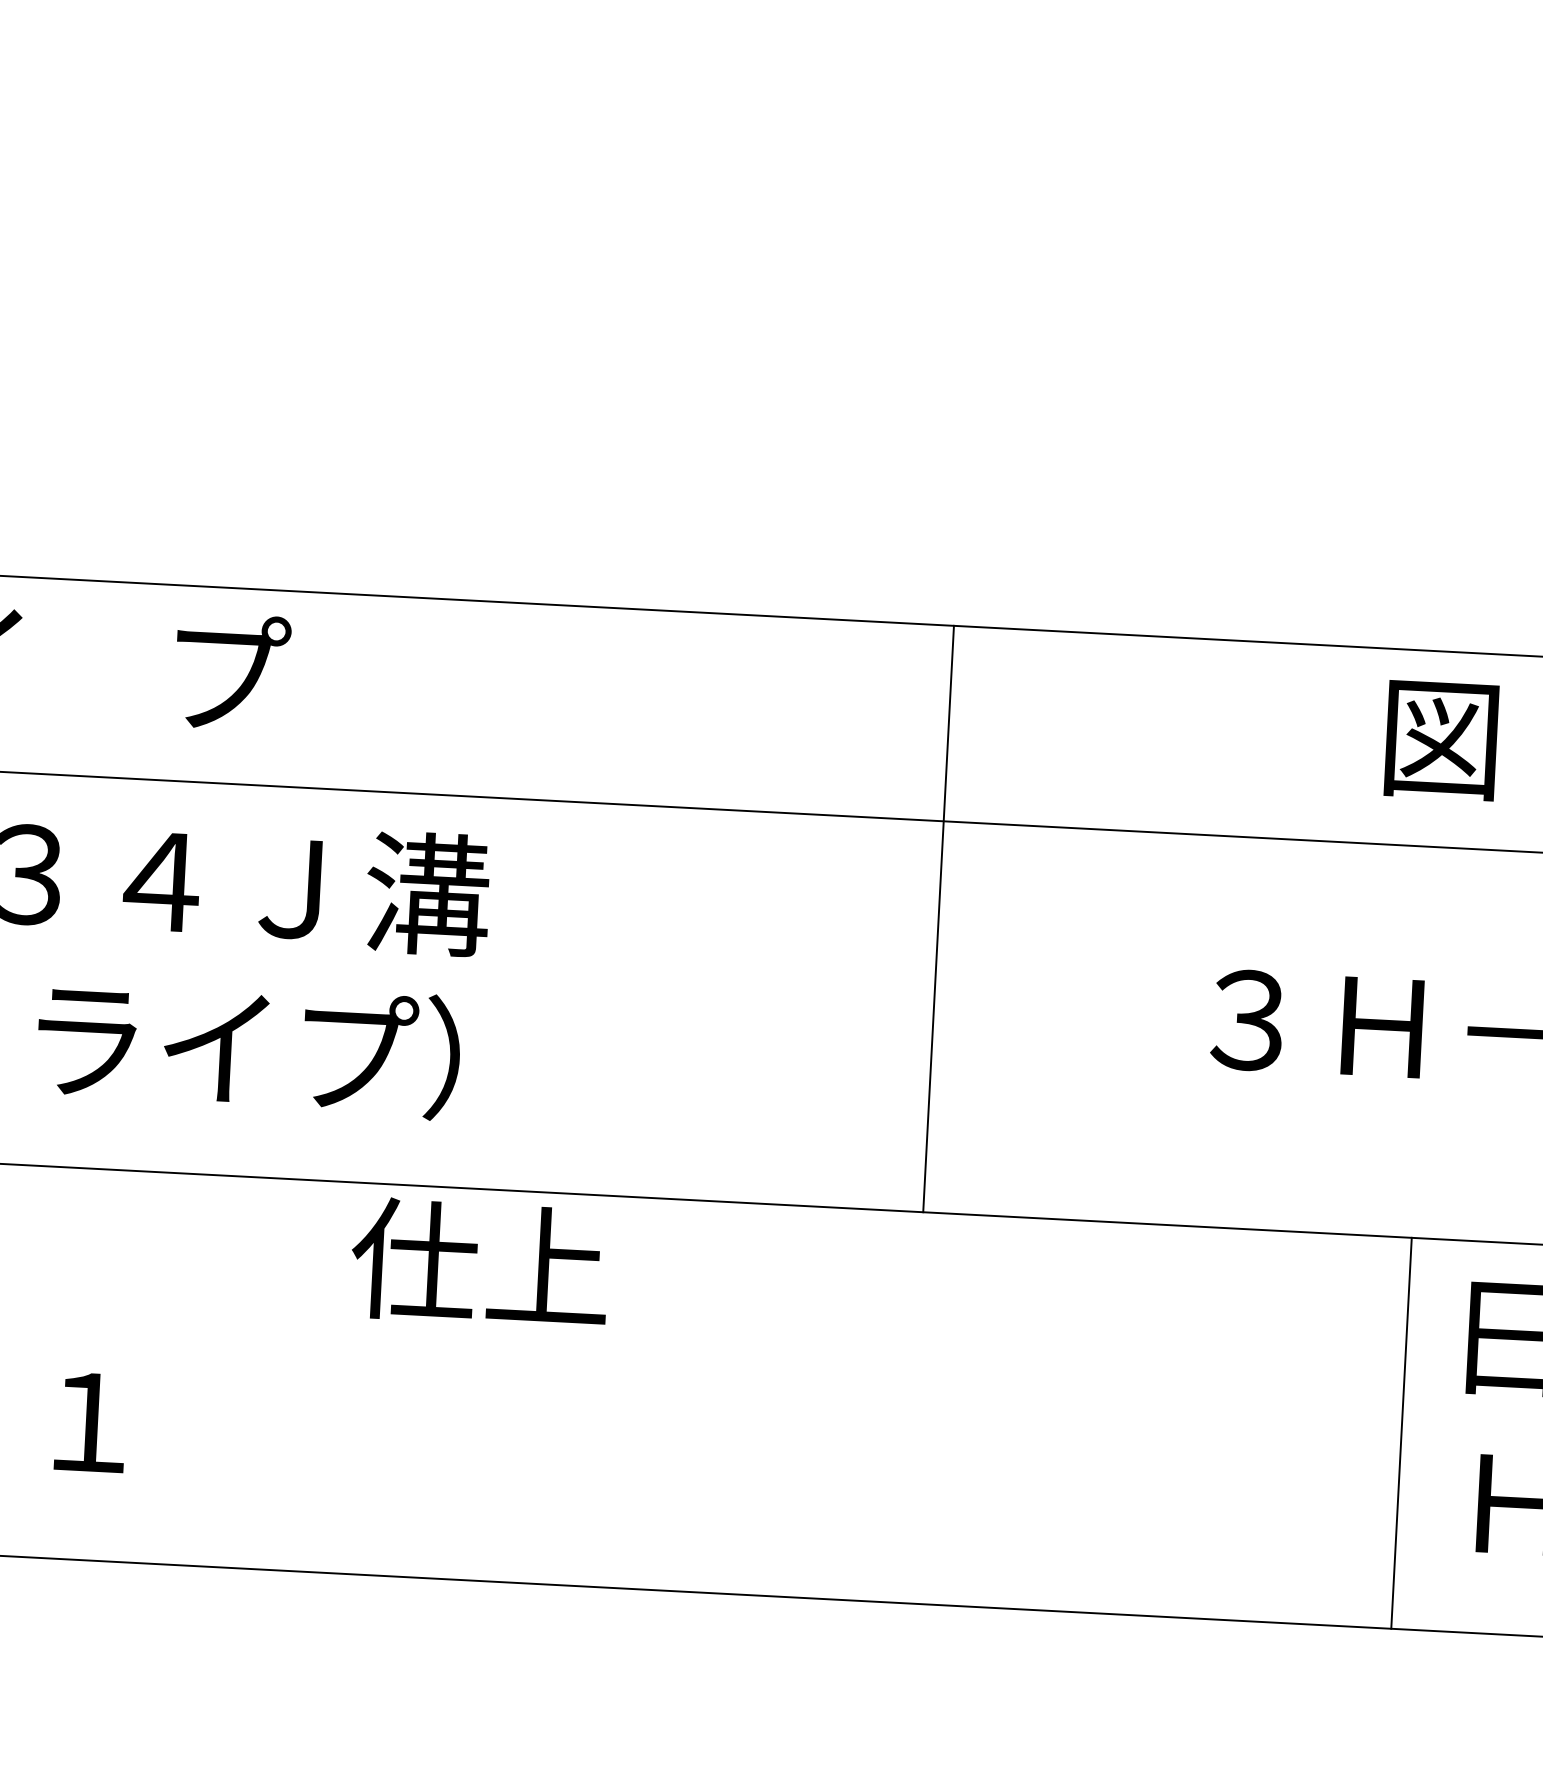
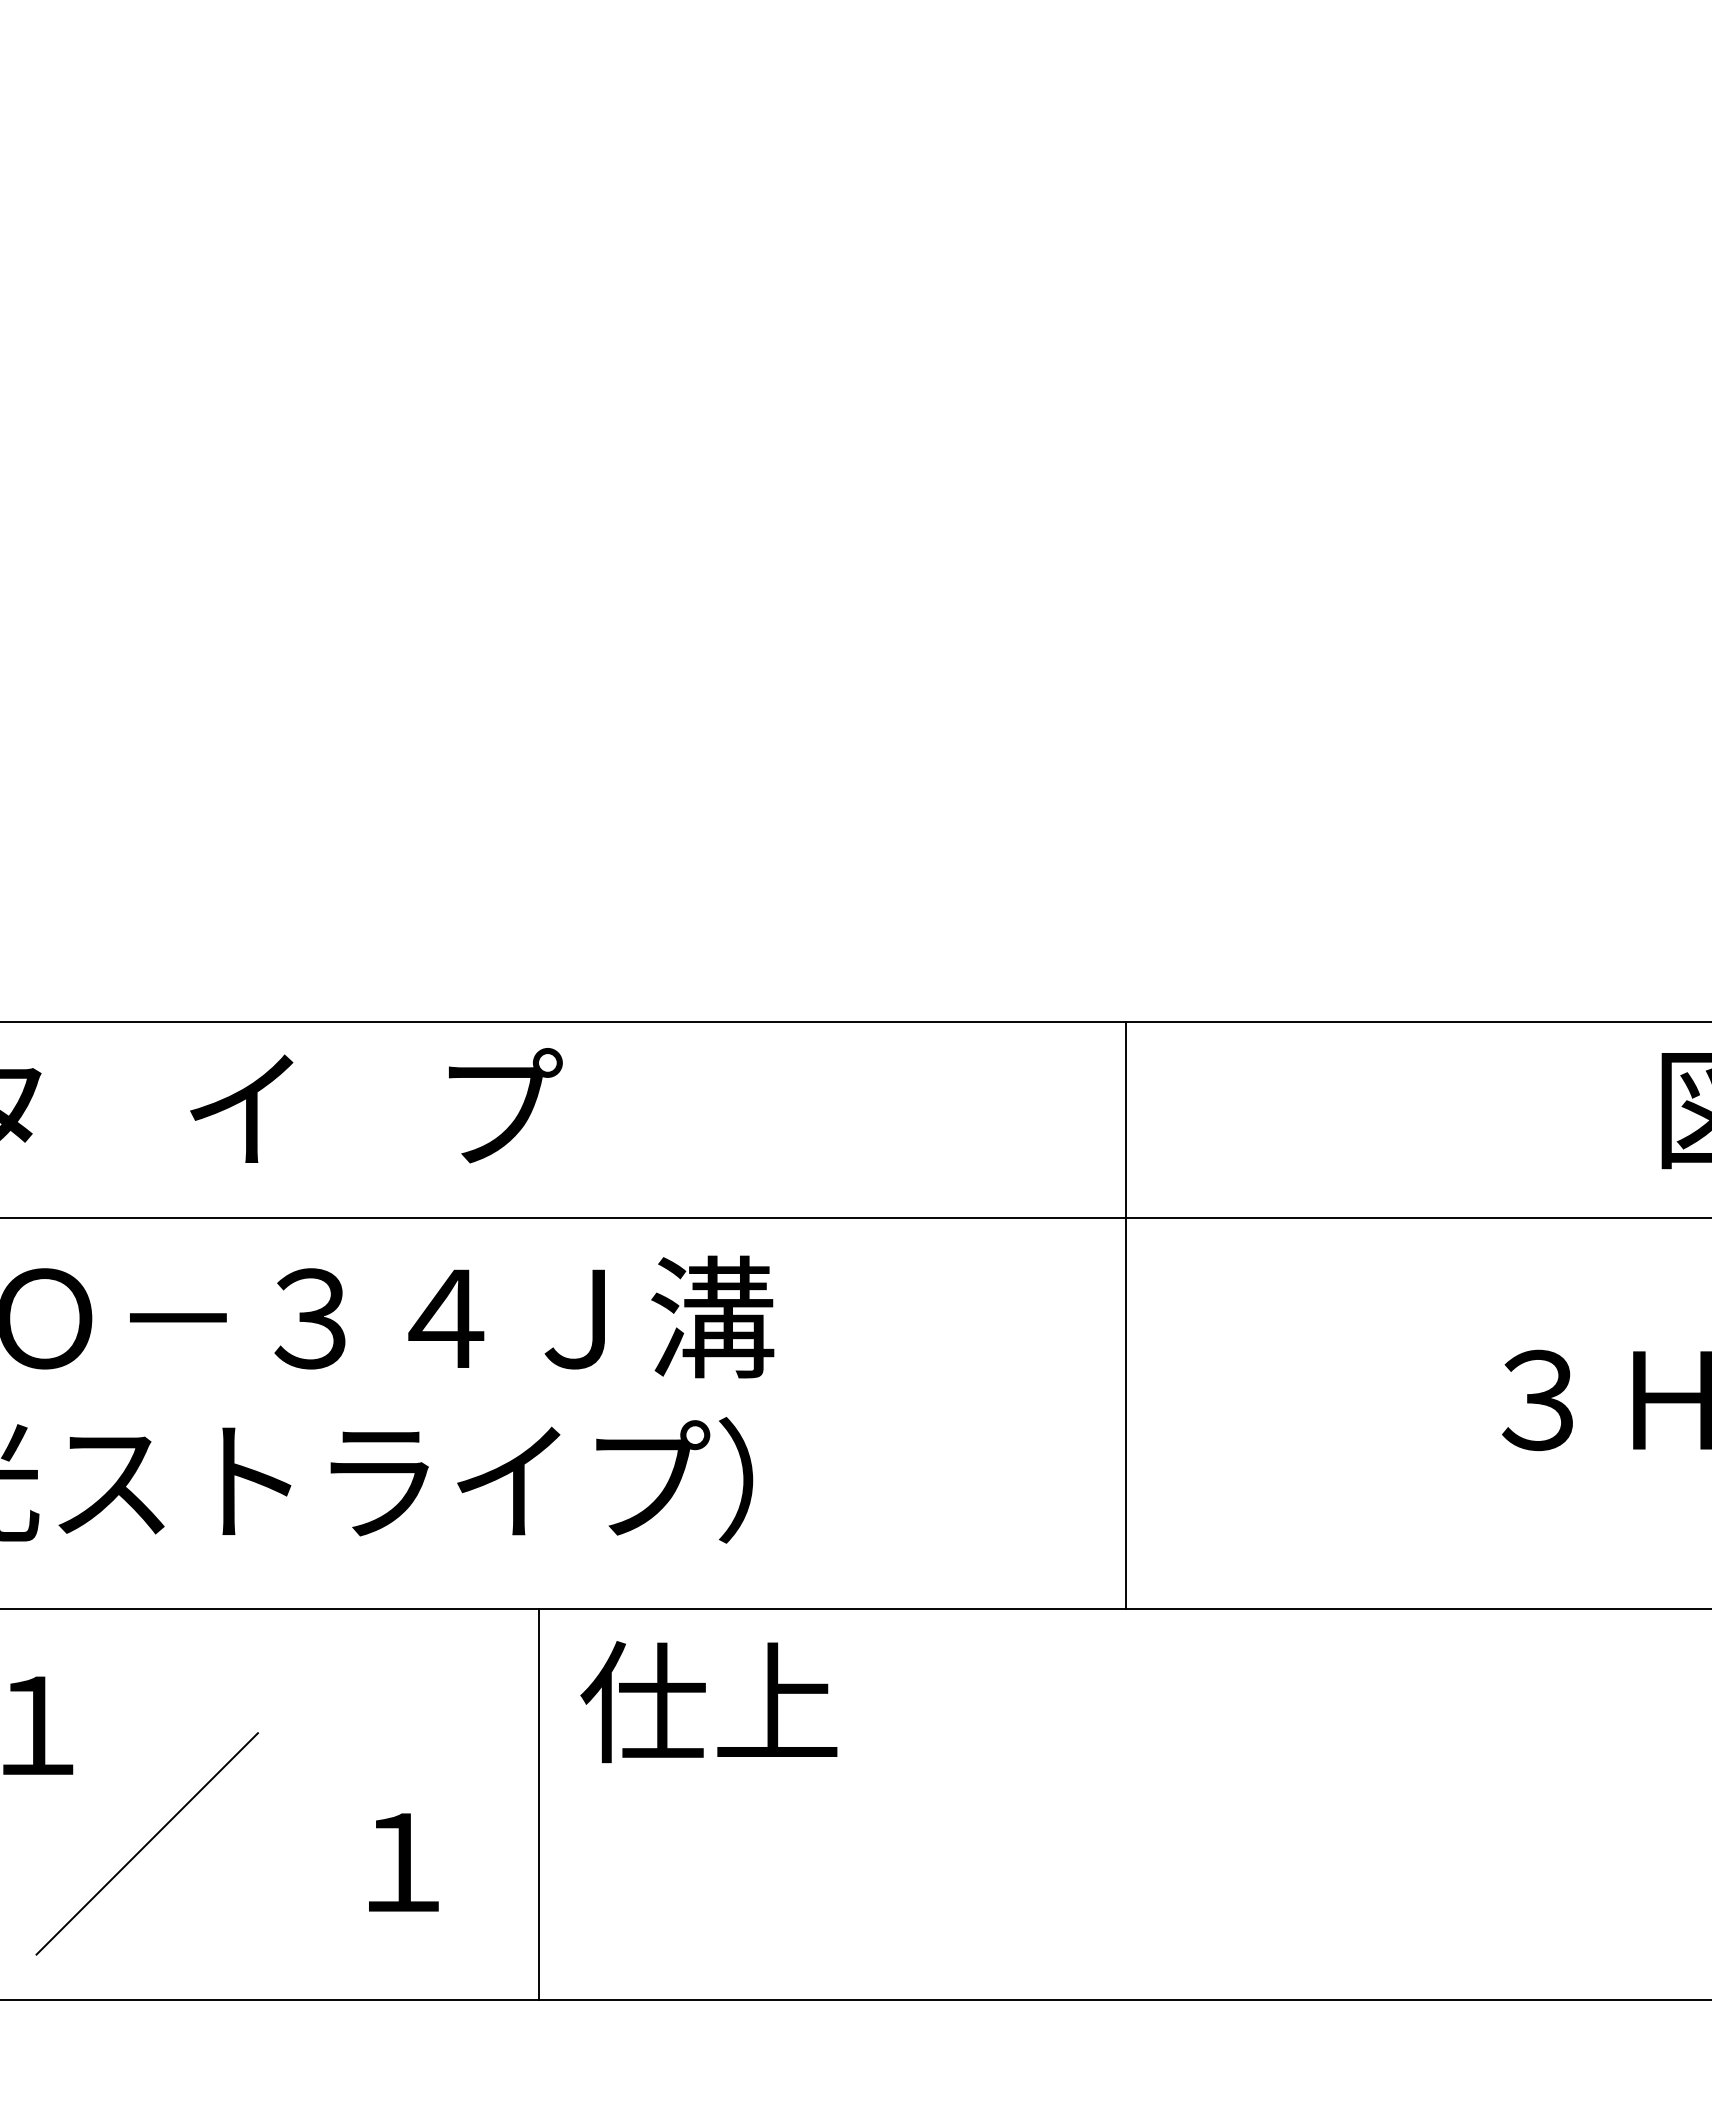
line: (938, 919) -> (1125, 1315), moved
text: (479, 1263) -> (708, 1702), moved
line: (228, 1371) -> (538, 1804), added

